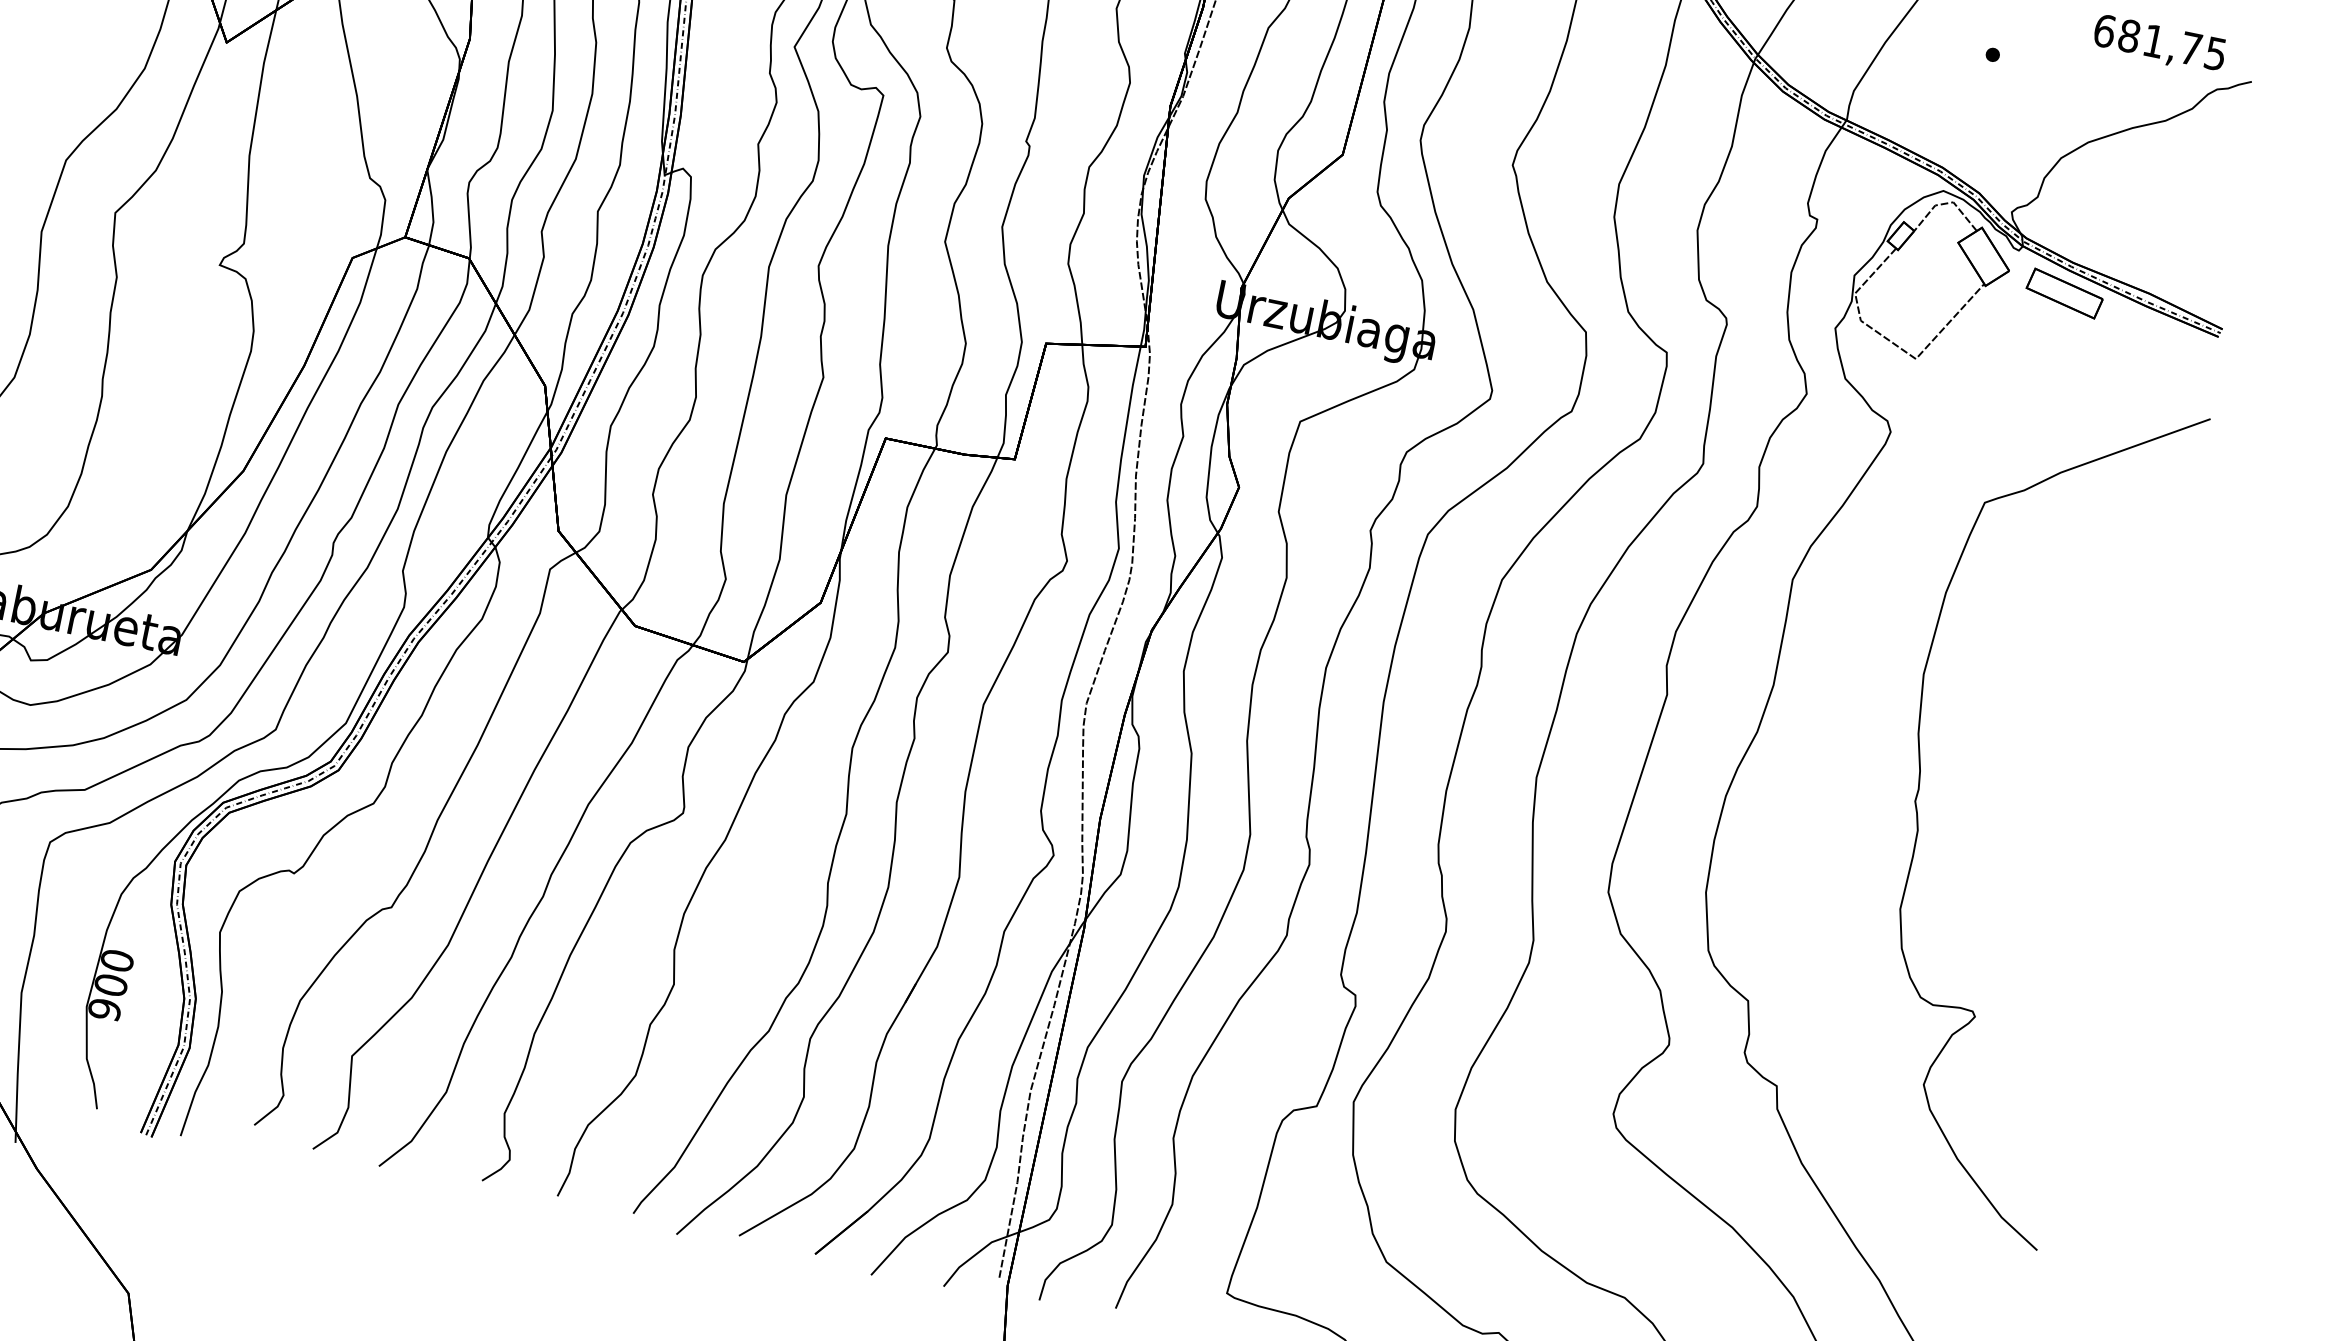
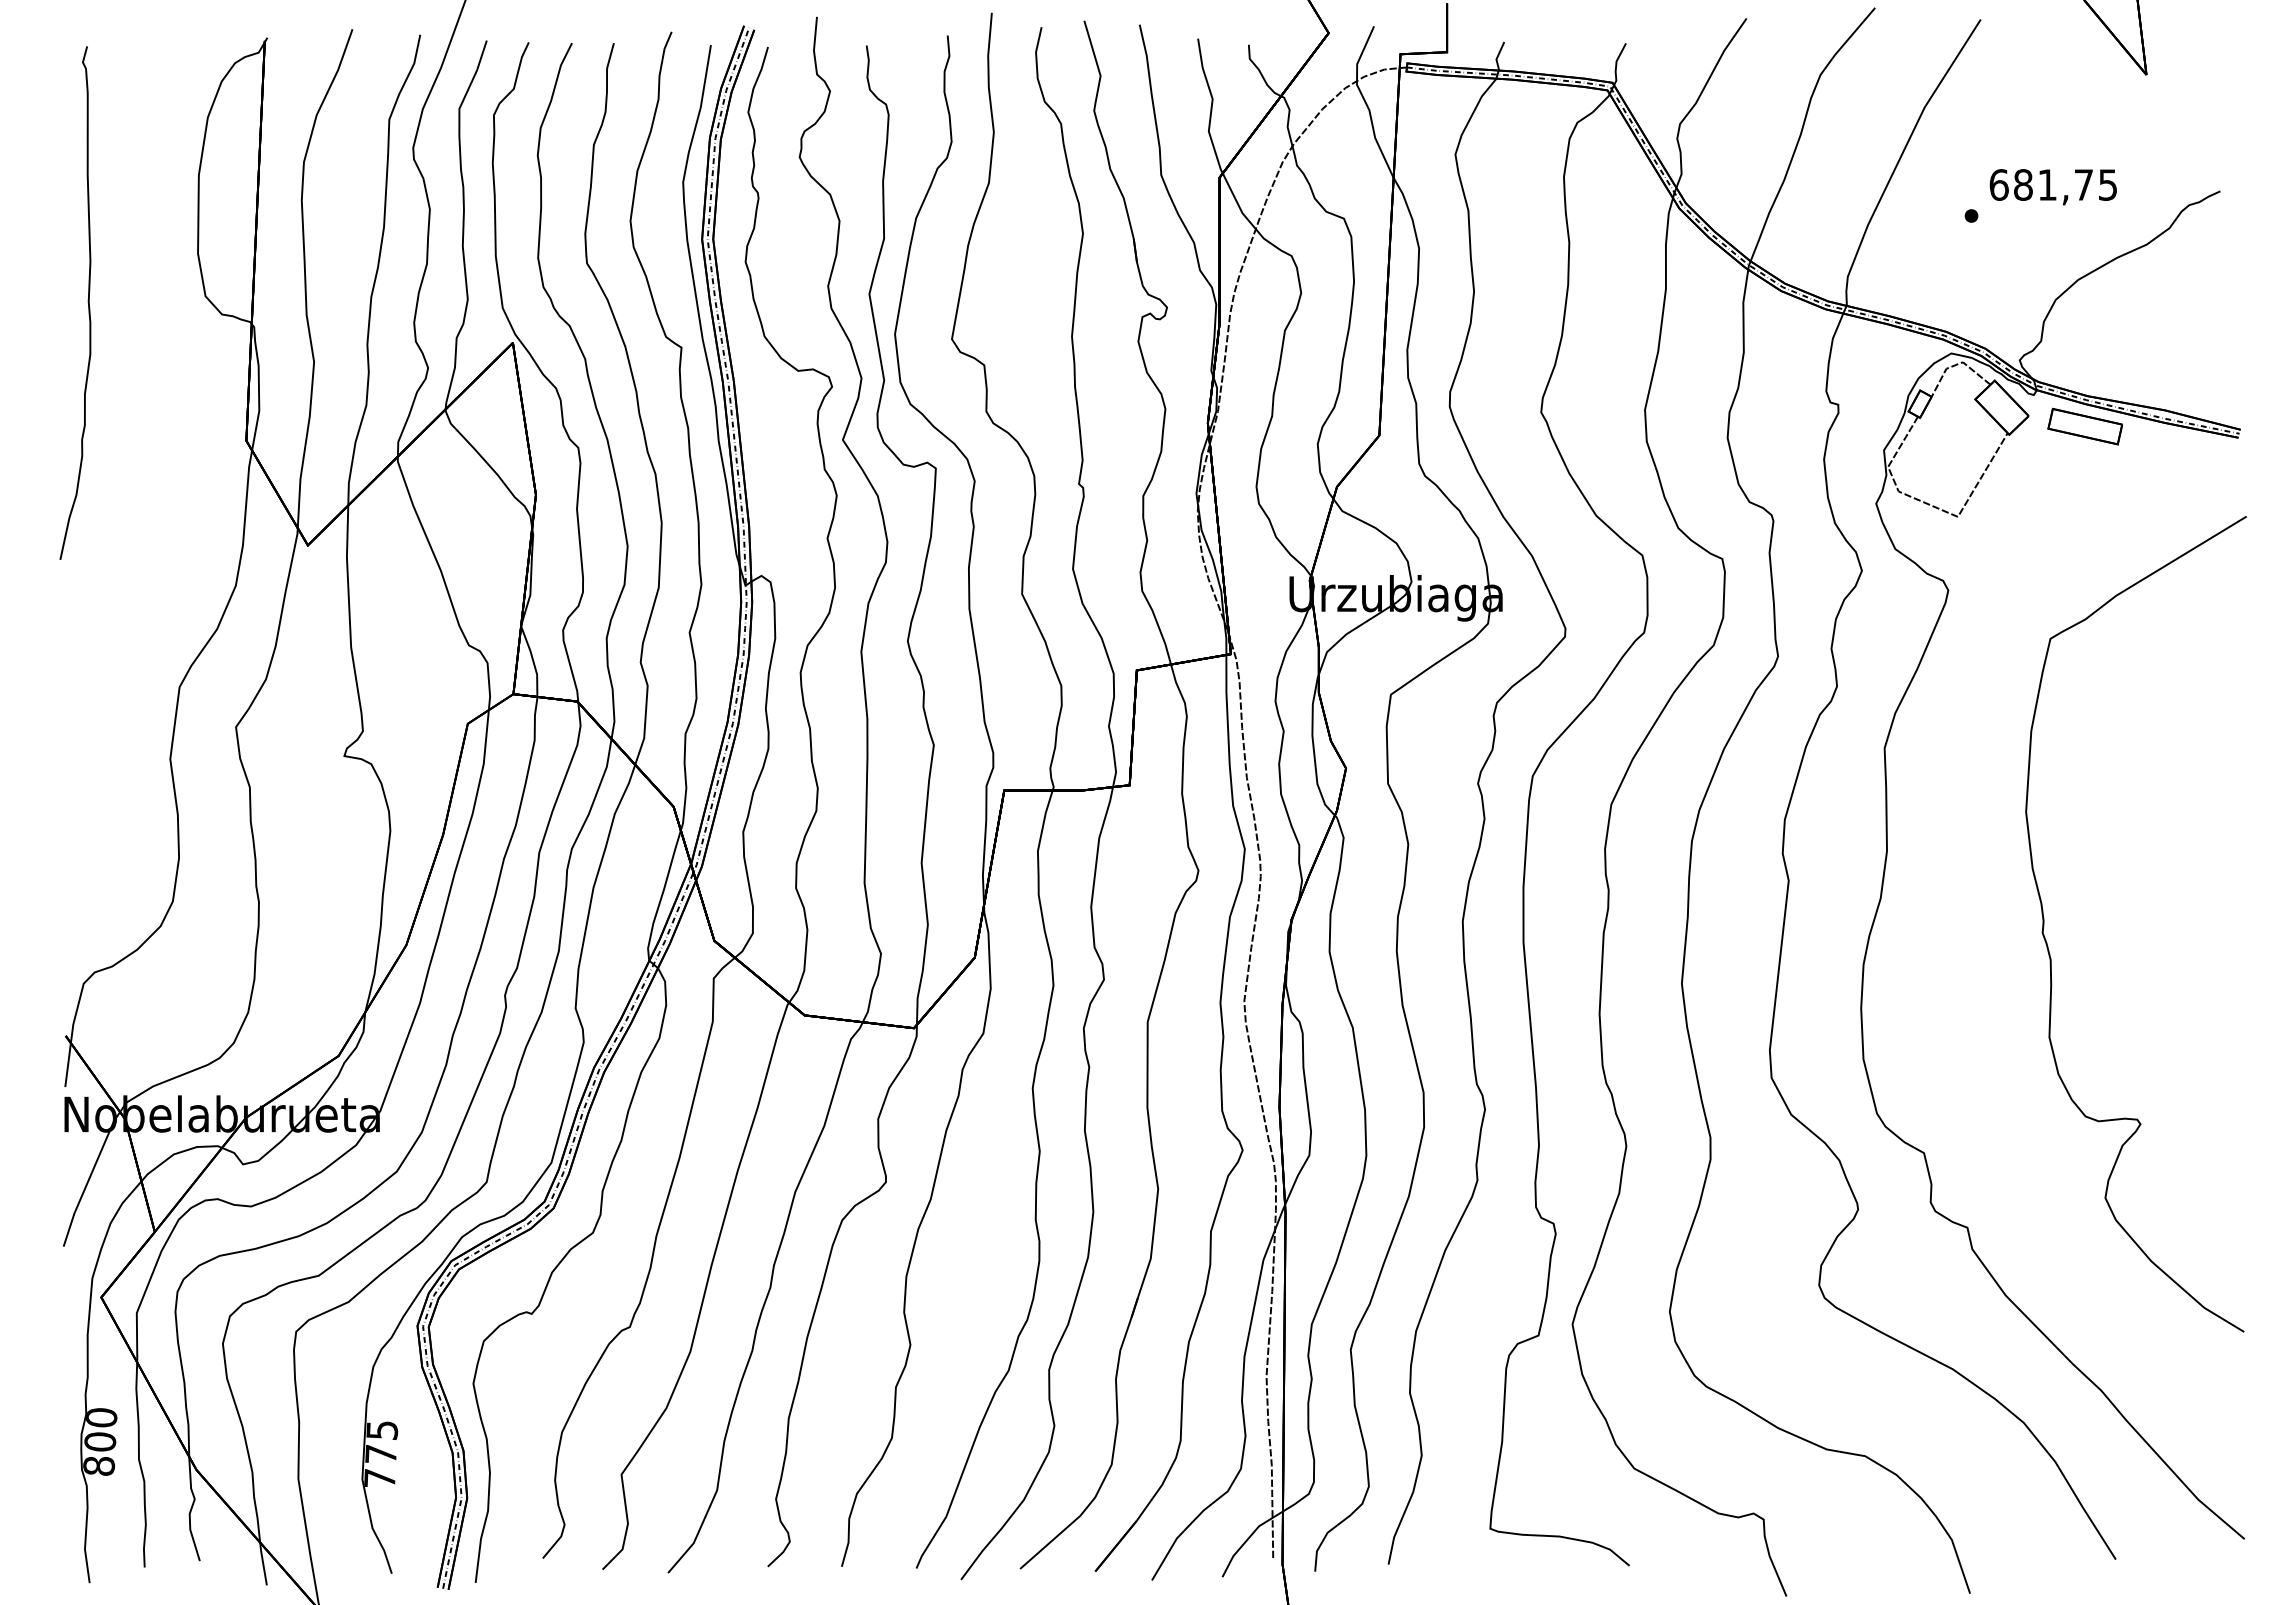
text: (2158, 44) -> (2052, 187), moved
text: (111, 984) -> (381, 1453), 900 -> 775

